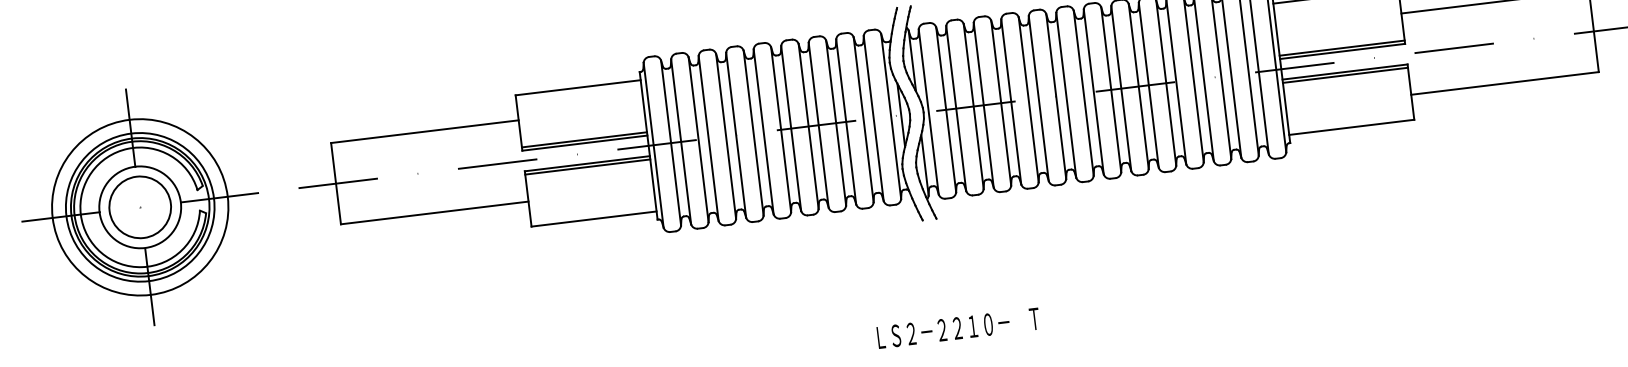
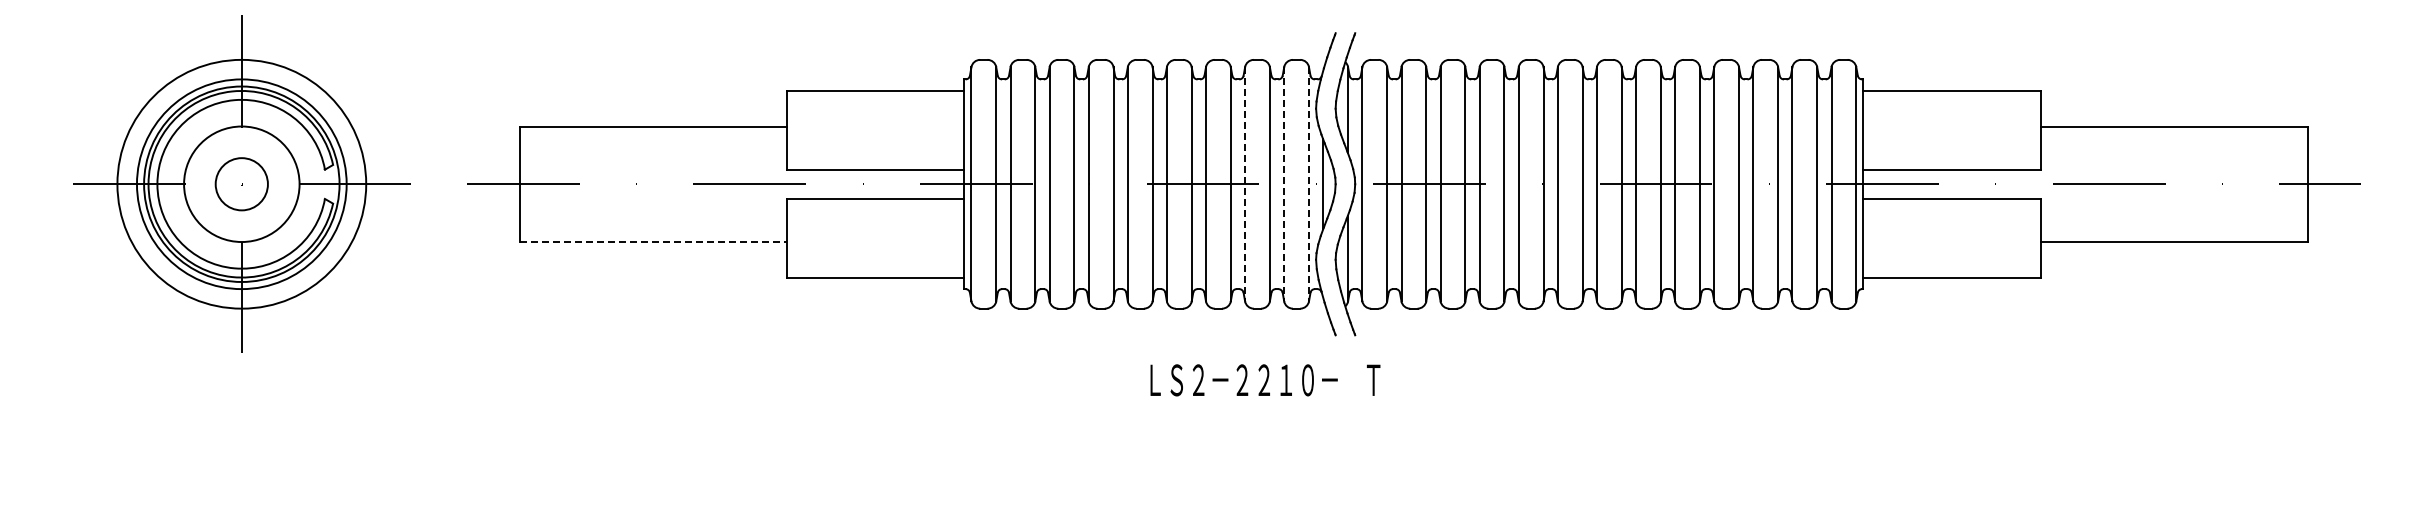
line: (1342, 47) -> (1952, 164), removed
line: (1345, 75) -> (1952, 203), removed
line: (891, 116) -> (1309, 184), solid -> dashed
line: (873, 118) -> (1284, 184), solid -> dashed
line: (846, 122) -> (1245, 184), solid -> dashed
line: (584, 139) -> (875, 164), removed
line: (587, 166) -> (875, 203), removed
circle: (139, 206) -> (241, 183), size x0.6
line: (434, 213) -> (653, 242), solid -> dashed
text: (958, 328) -> (1265, 380), moved

